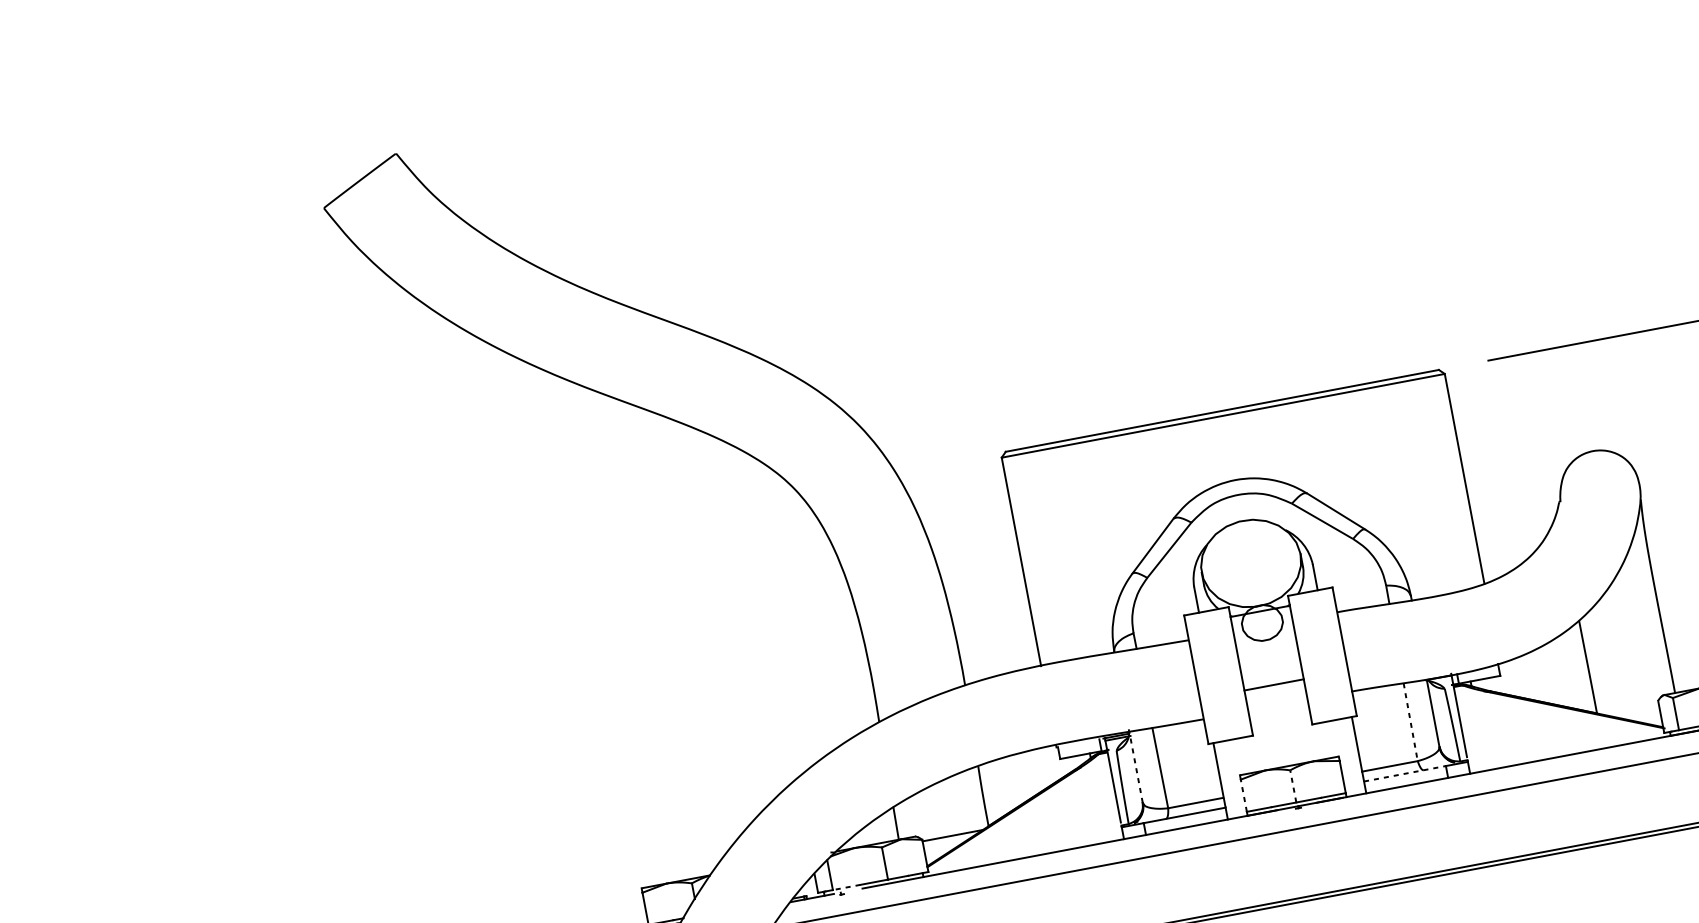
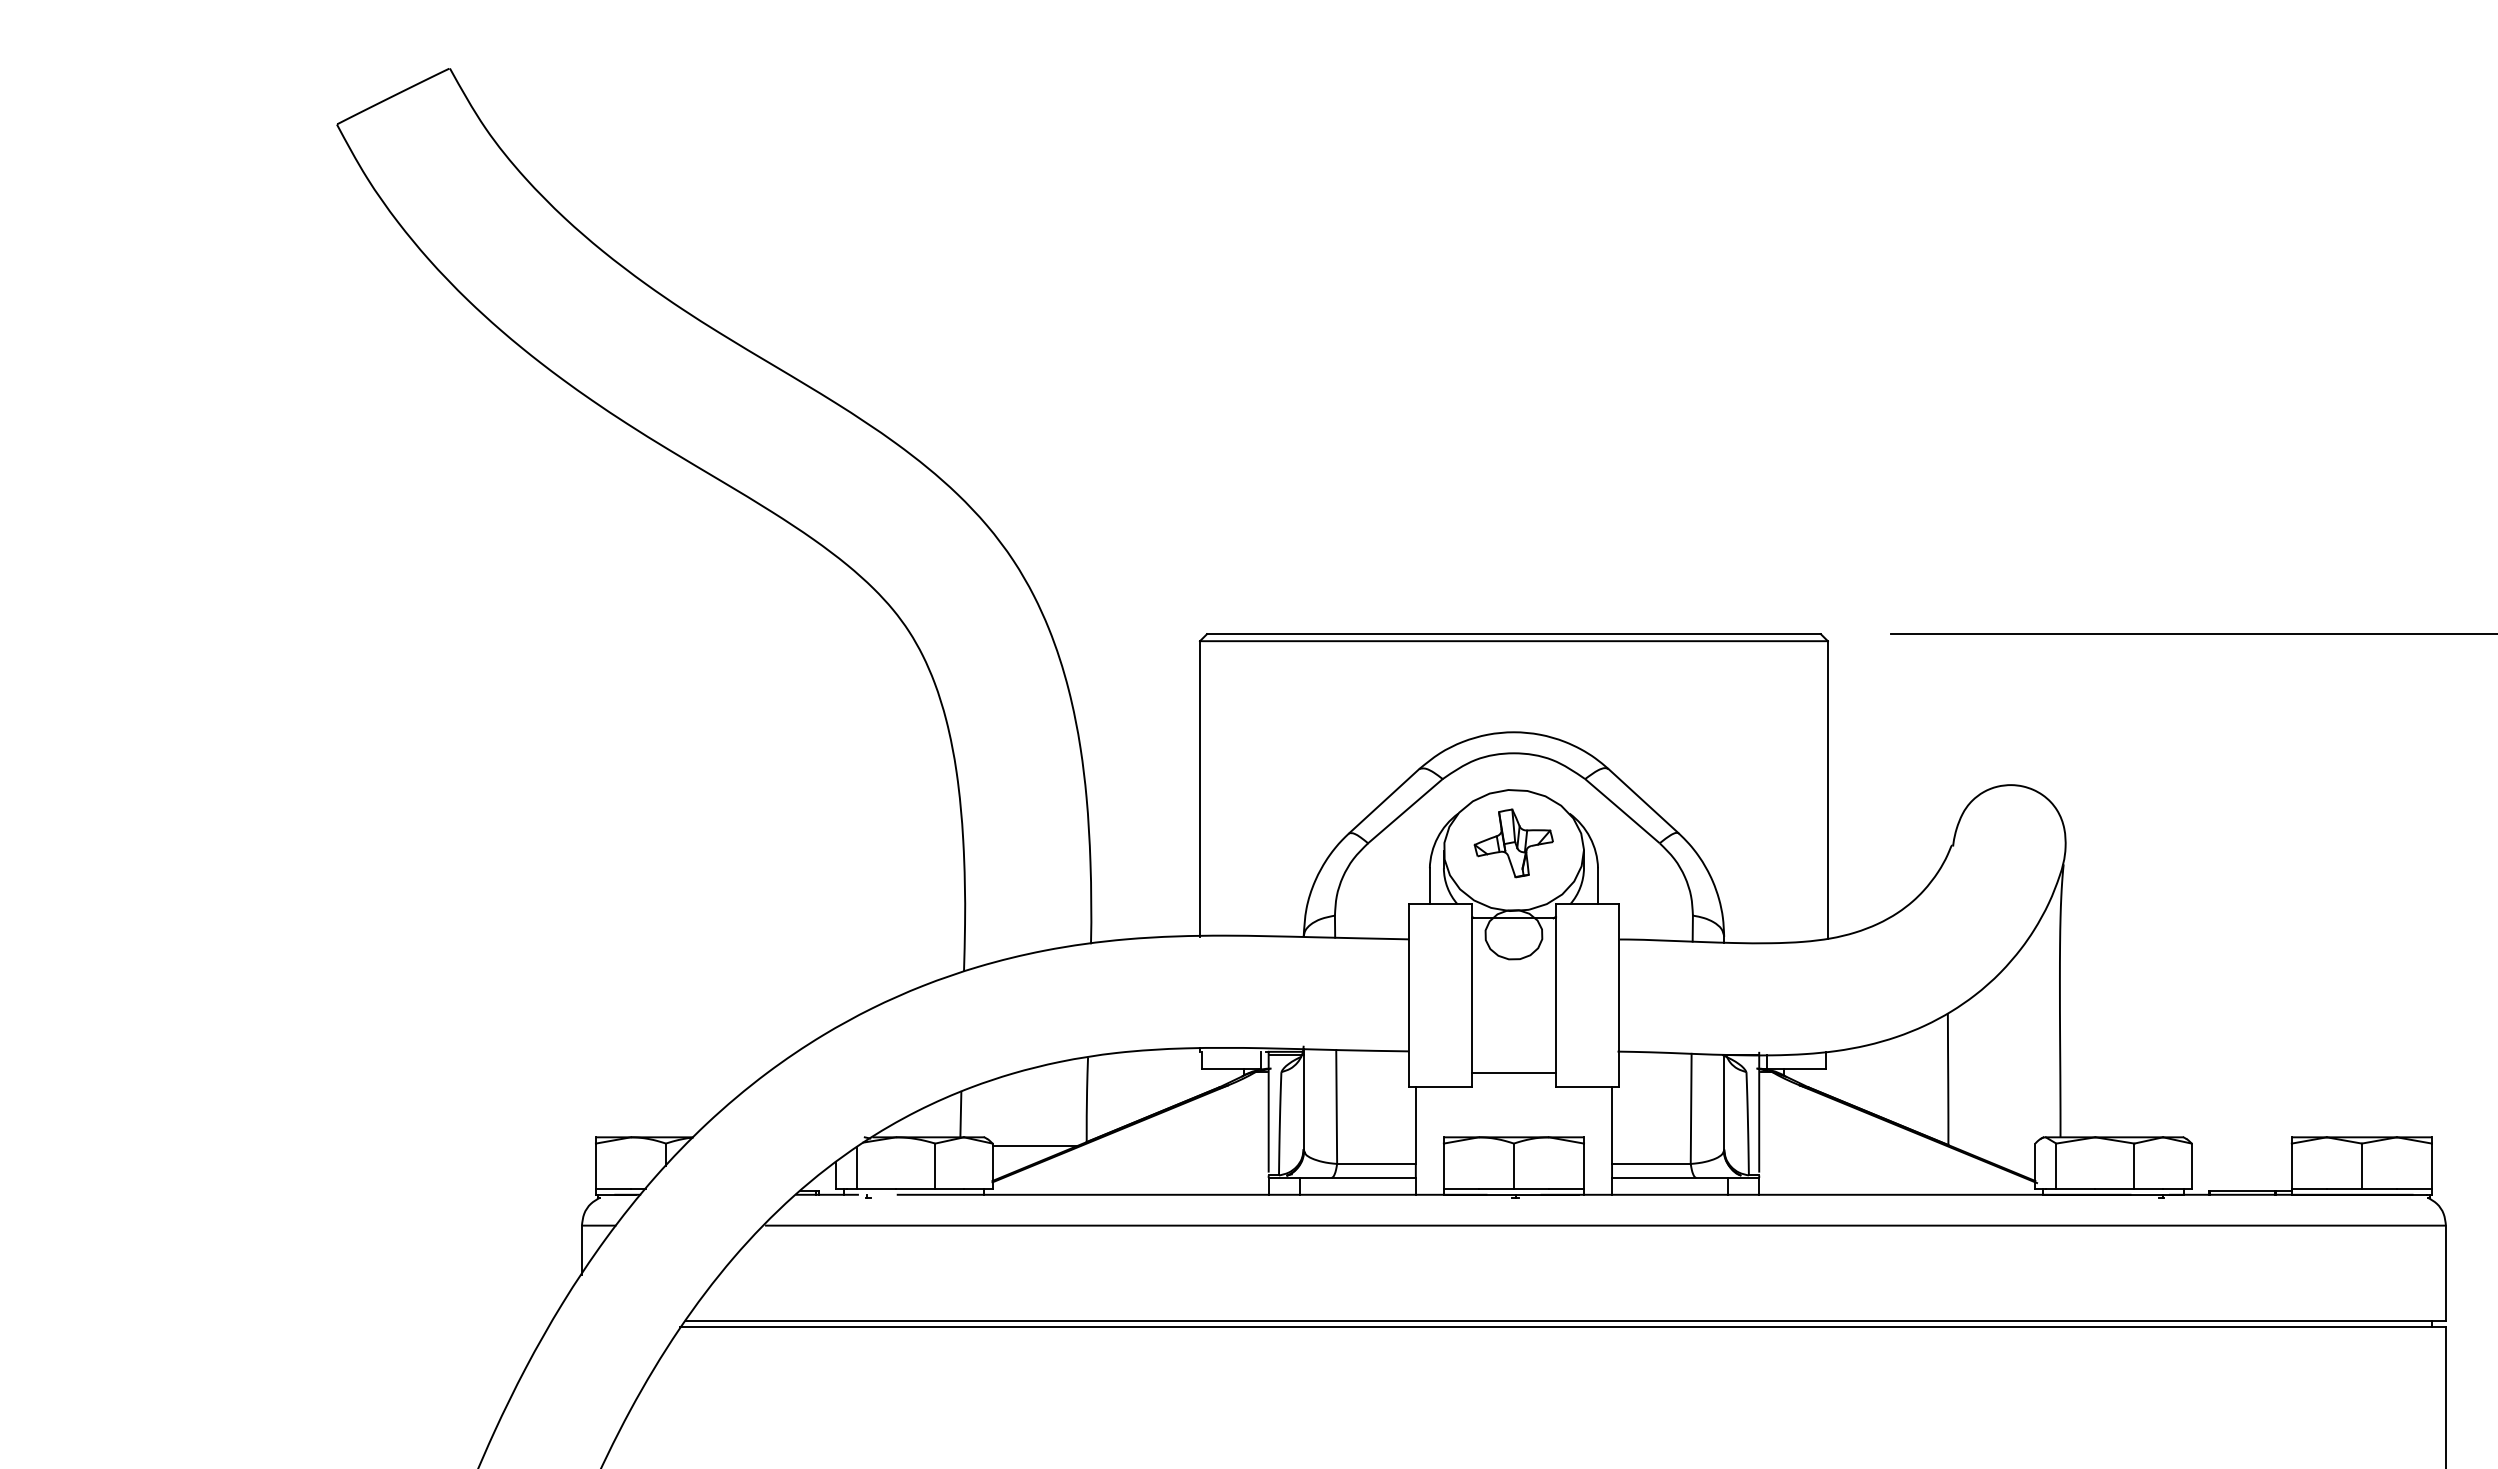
part: (1249, 558) -> (1513, 843), added
line: (1273, 684) -> (1513, 1072), moved
line: (1411, 722) -> (1691, 1109), dashed -> solid
line: (1135, 767) -> (1303, 1099), dashed -> solid
line: (1405, 773) -> (1670, 1177), dashed -> solid
line: (1293, 786) -> (1513, 1166), dashed -> solid
line: (1243, 795) -> (1443, 1166), dashed -> solid
line: (846, 887) -> (876, 1189), dashed -> solid

